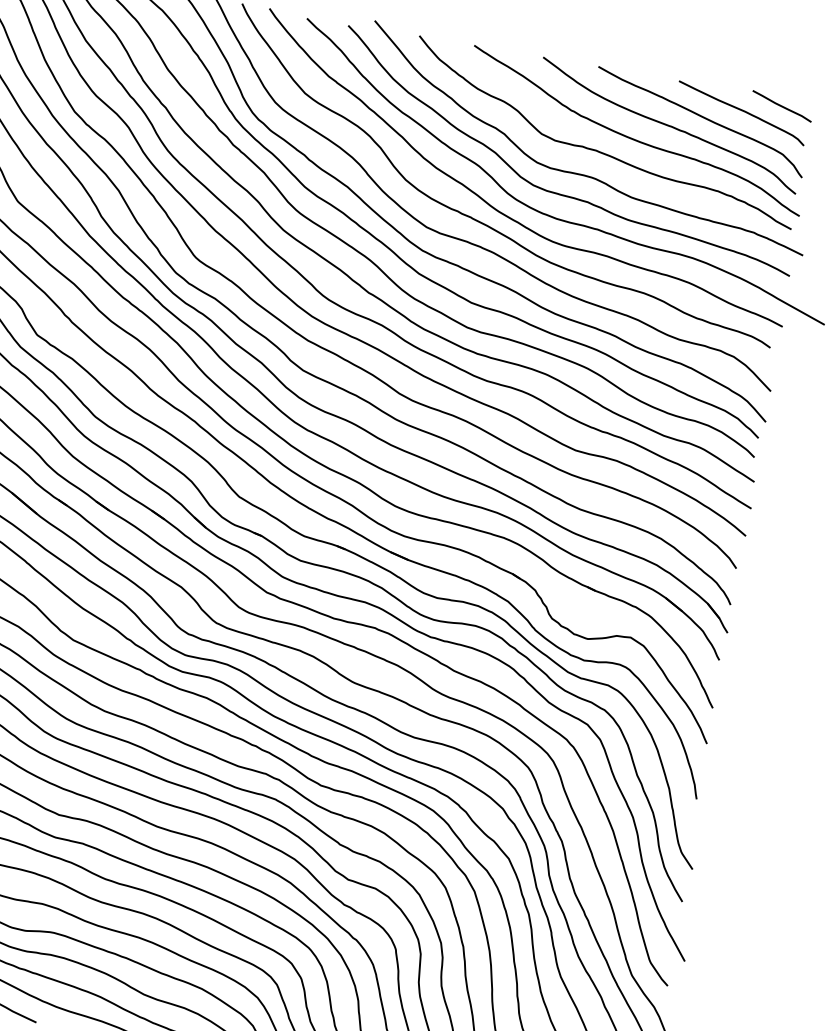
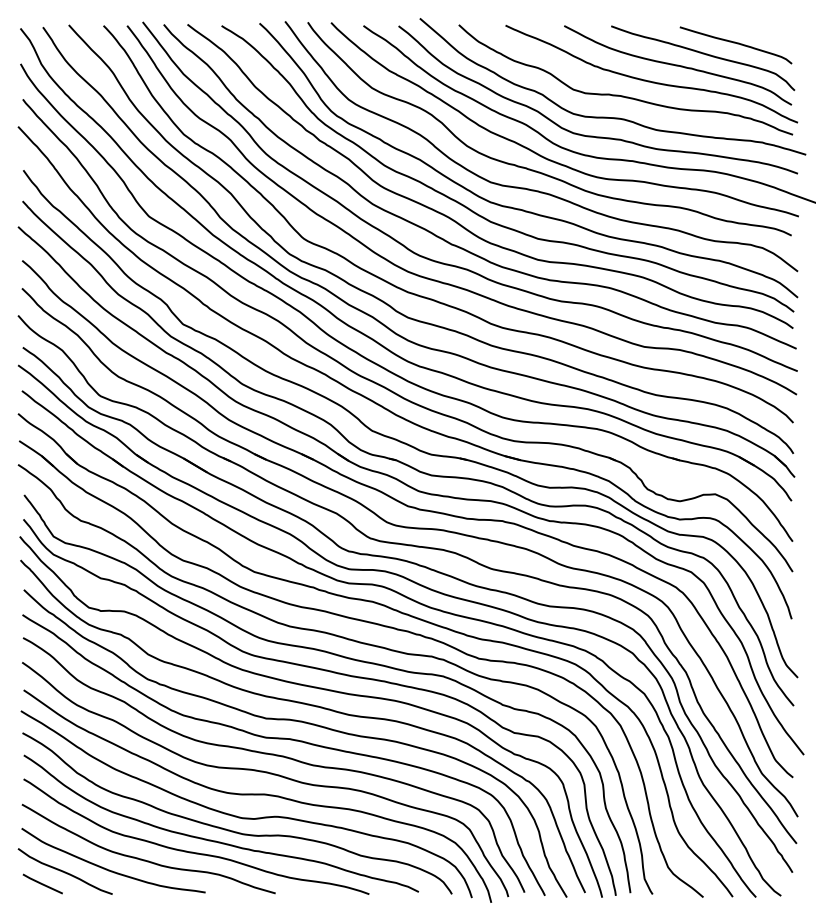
line: (782, 105) -> (768, 33), removed

